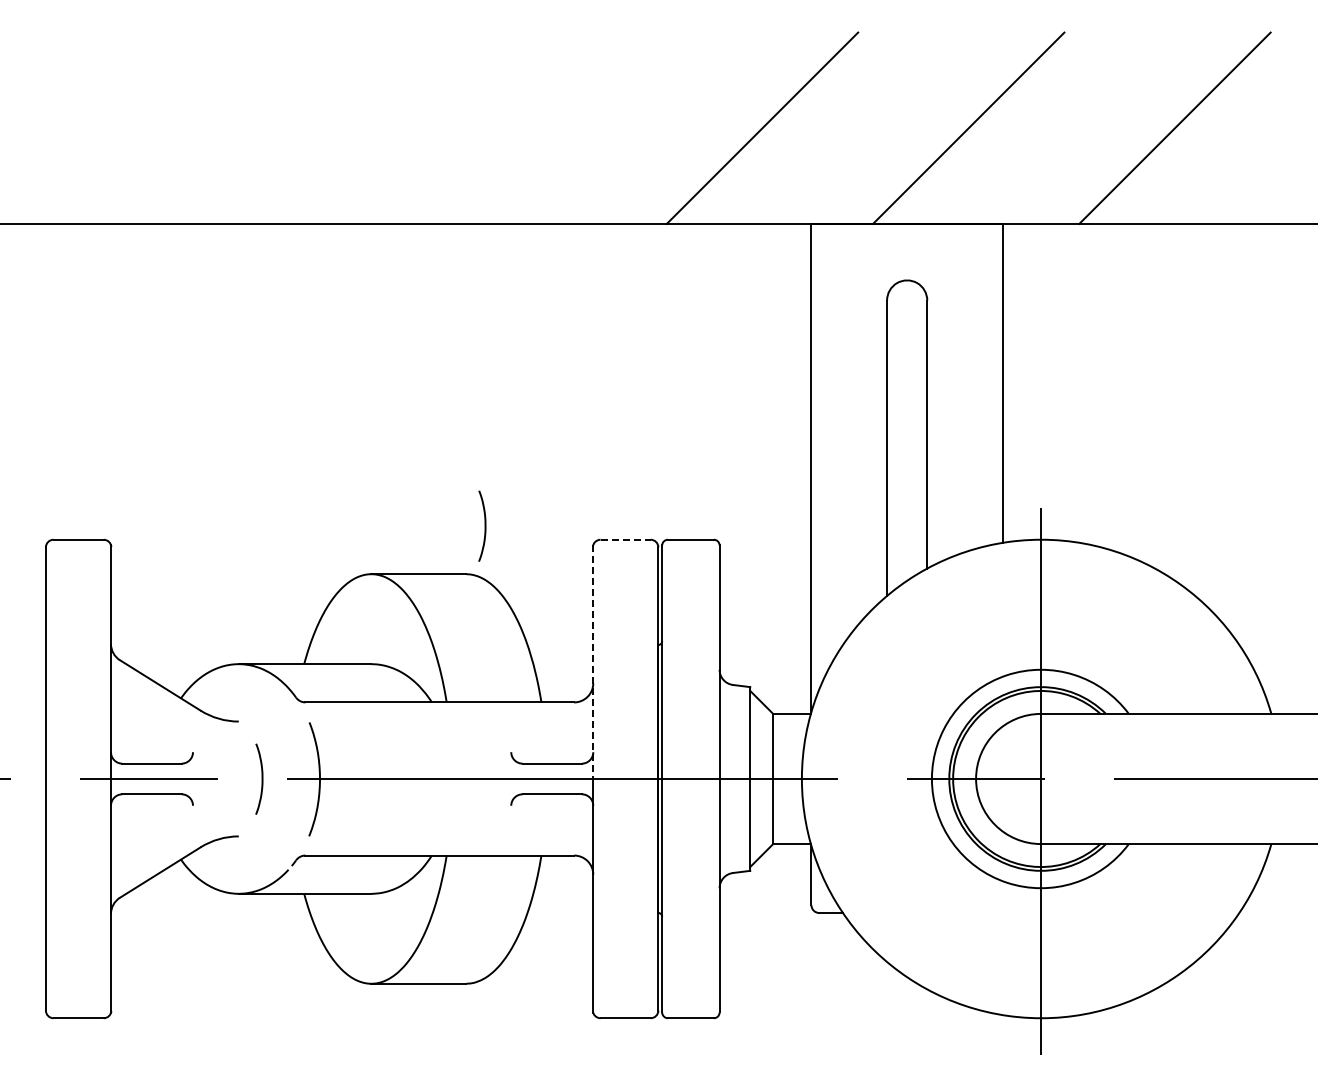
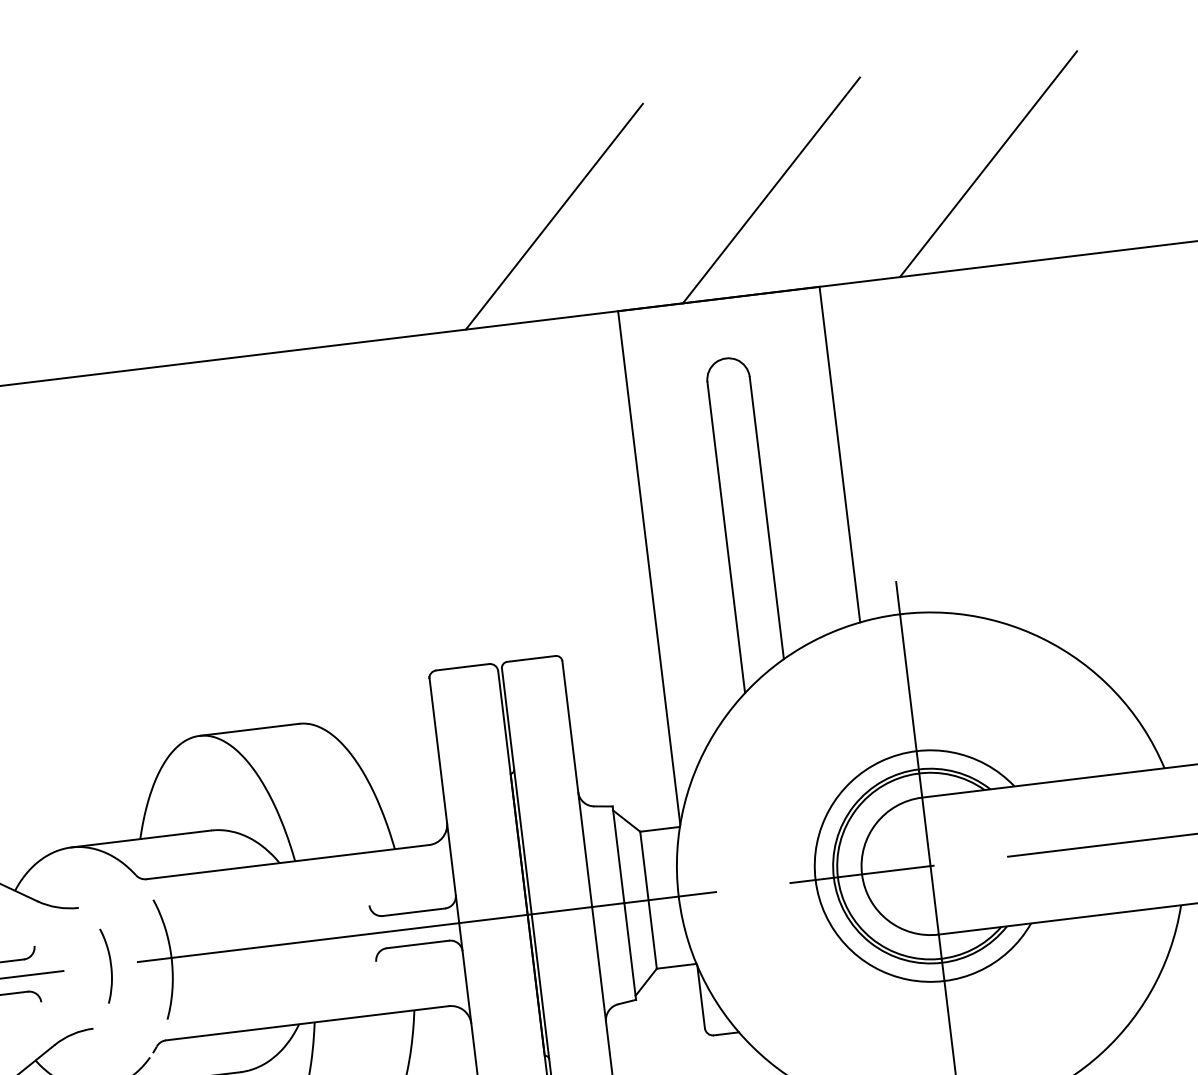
curve: (484, 525) -> (312, 670), removed
line: (626, 539) -> (463, 666), dashed -> solid
line: (593, 662) -> (444, 800), dashed -> solid

